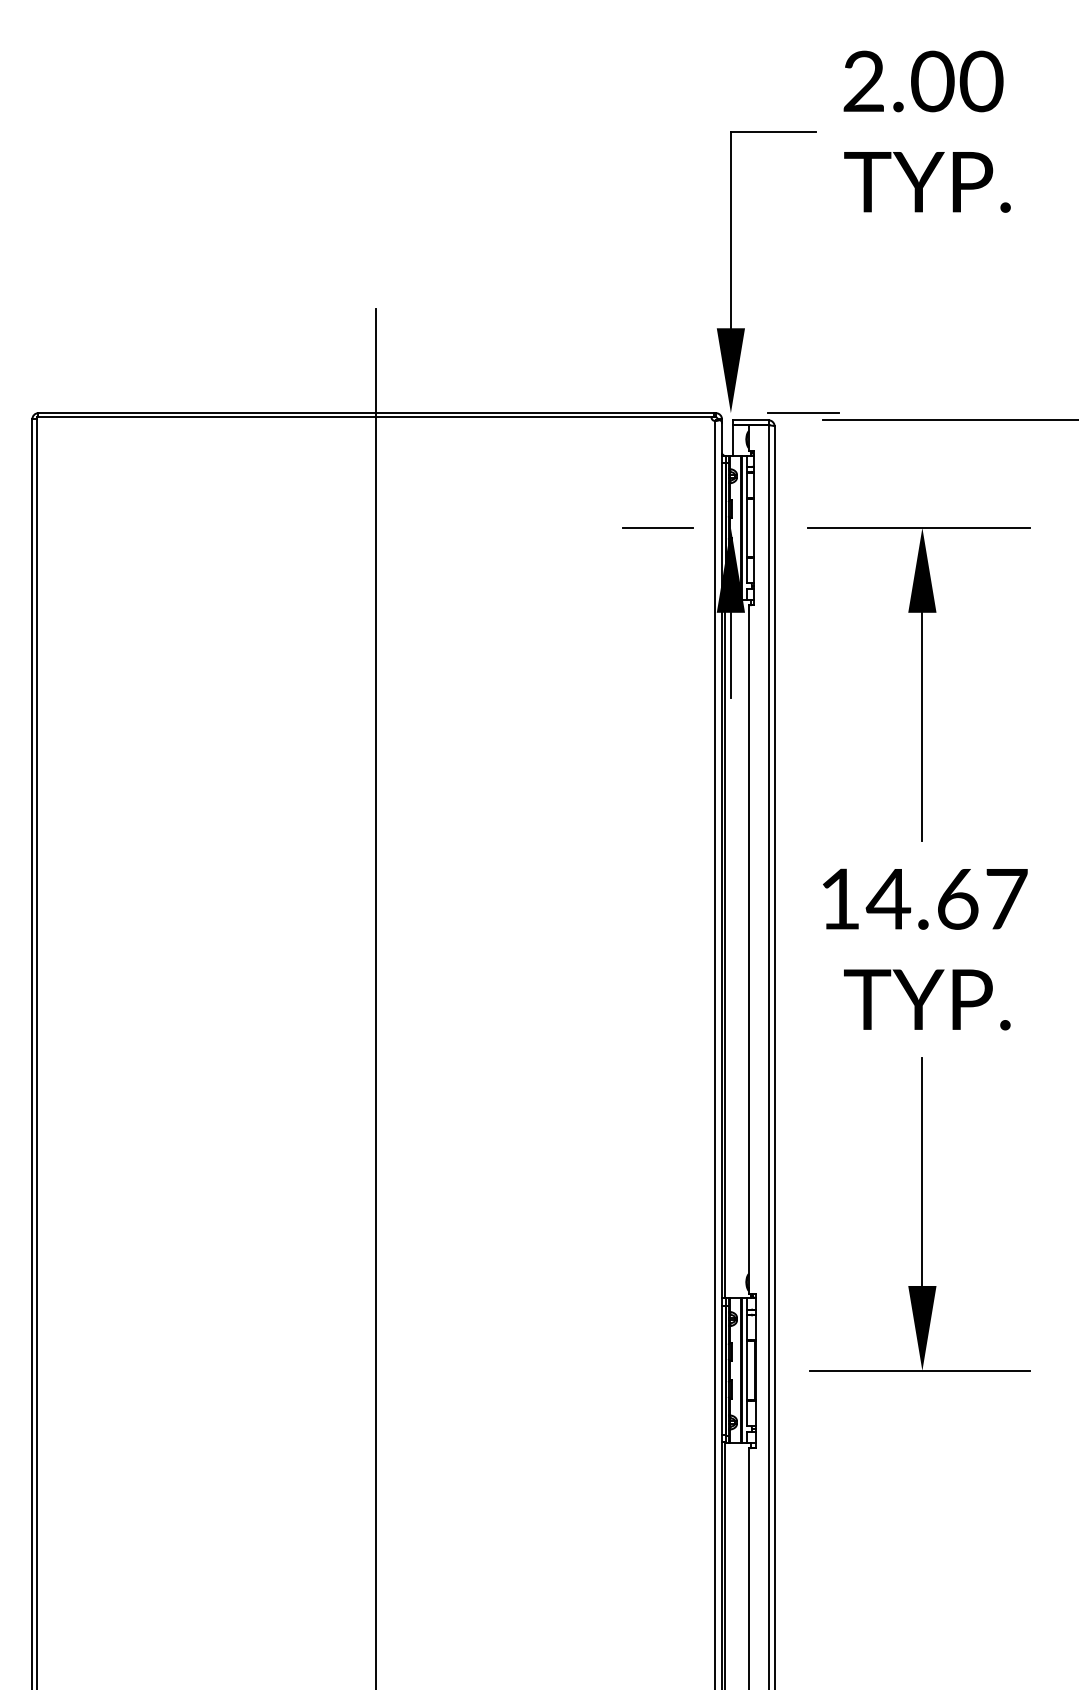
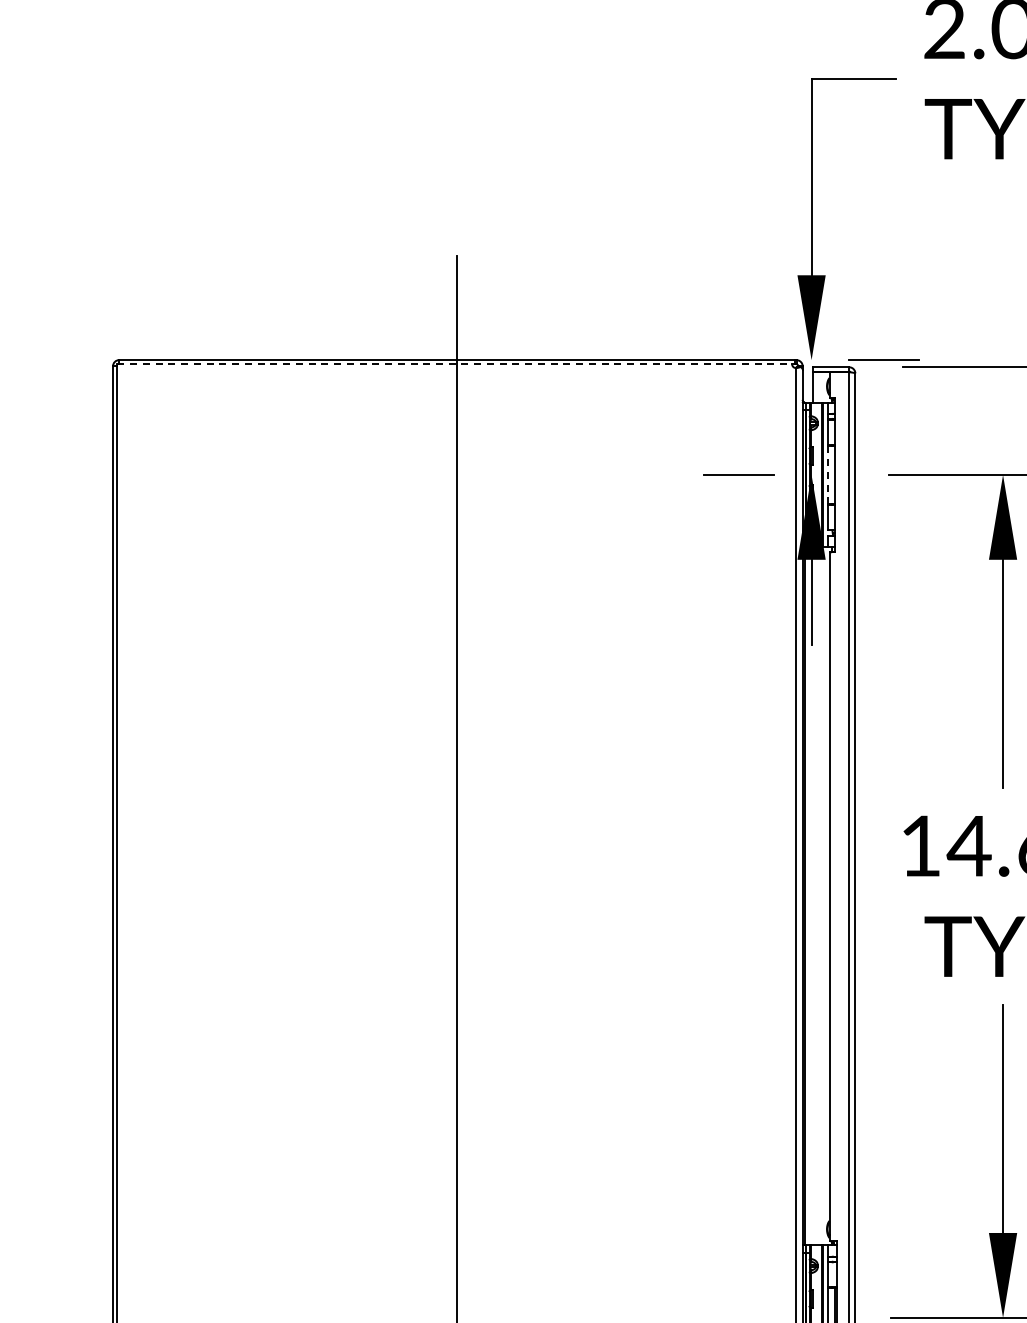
line: (374, 417) -> (455, 364), solid -> dashed
line: (747, 527) -> (828, 474), solid -> dashed

